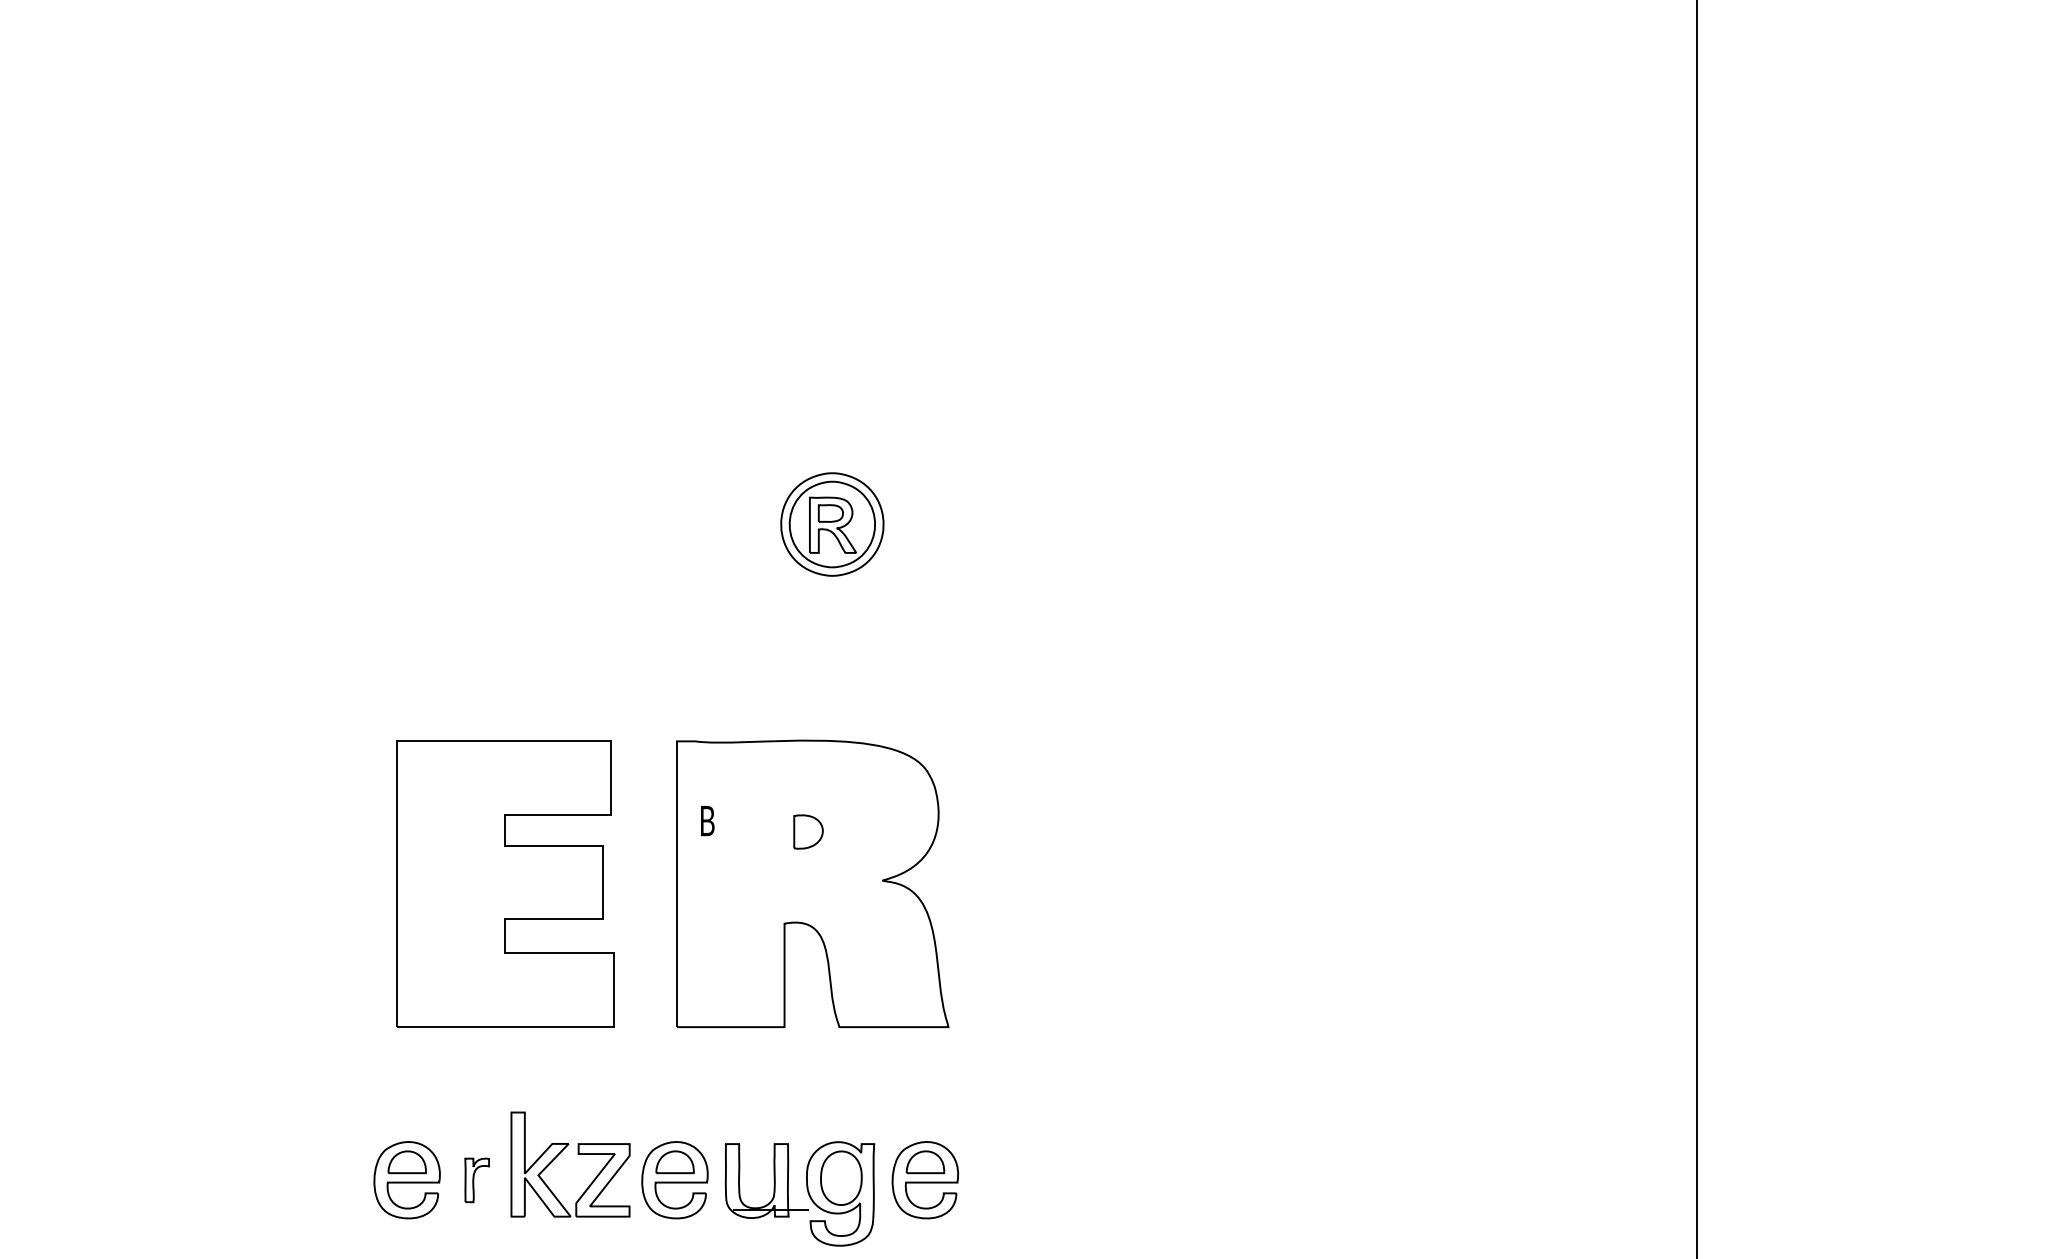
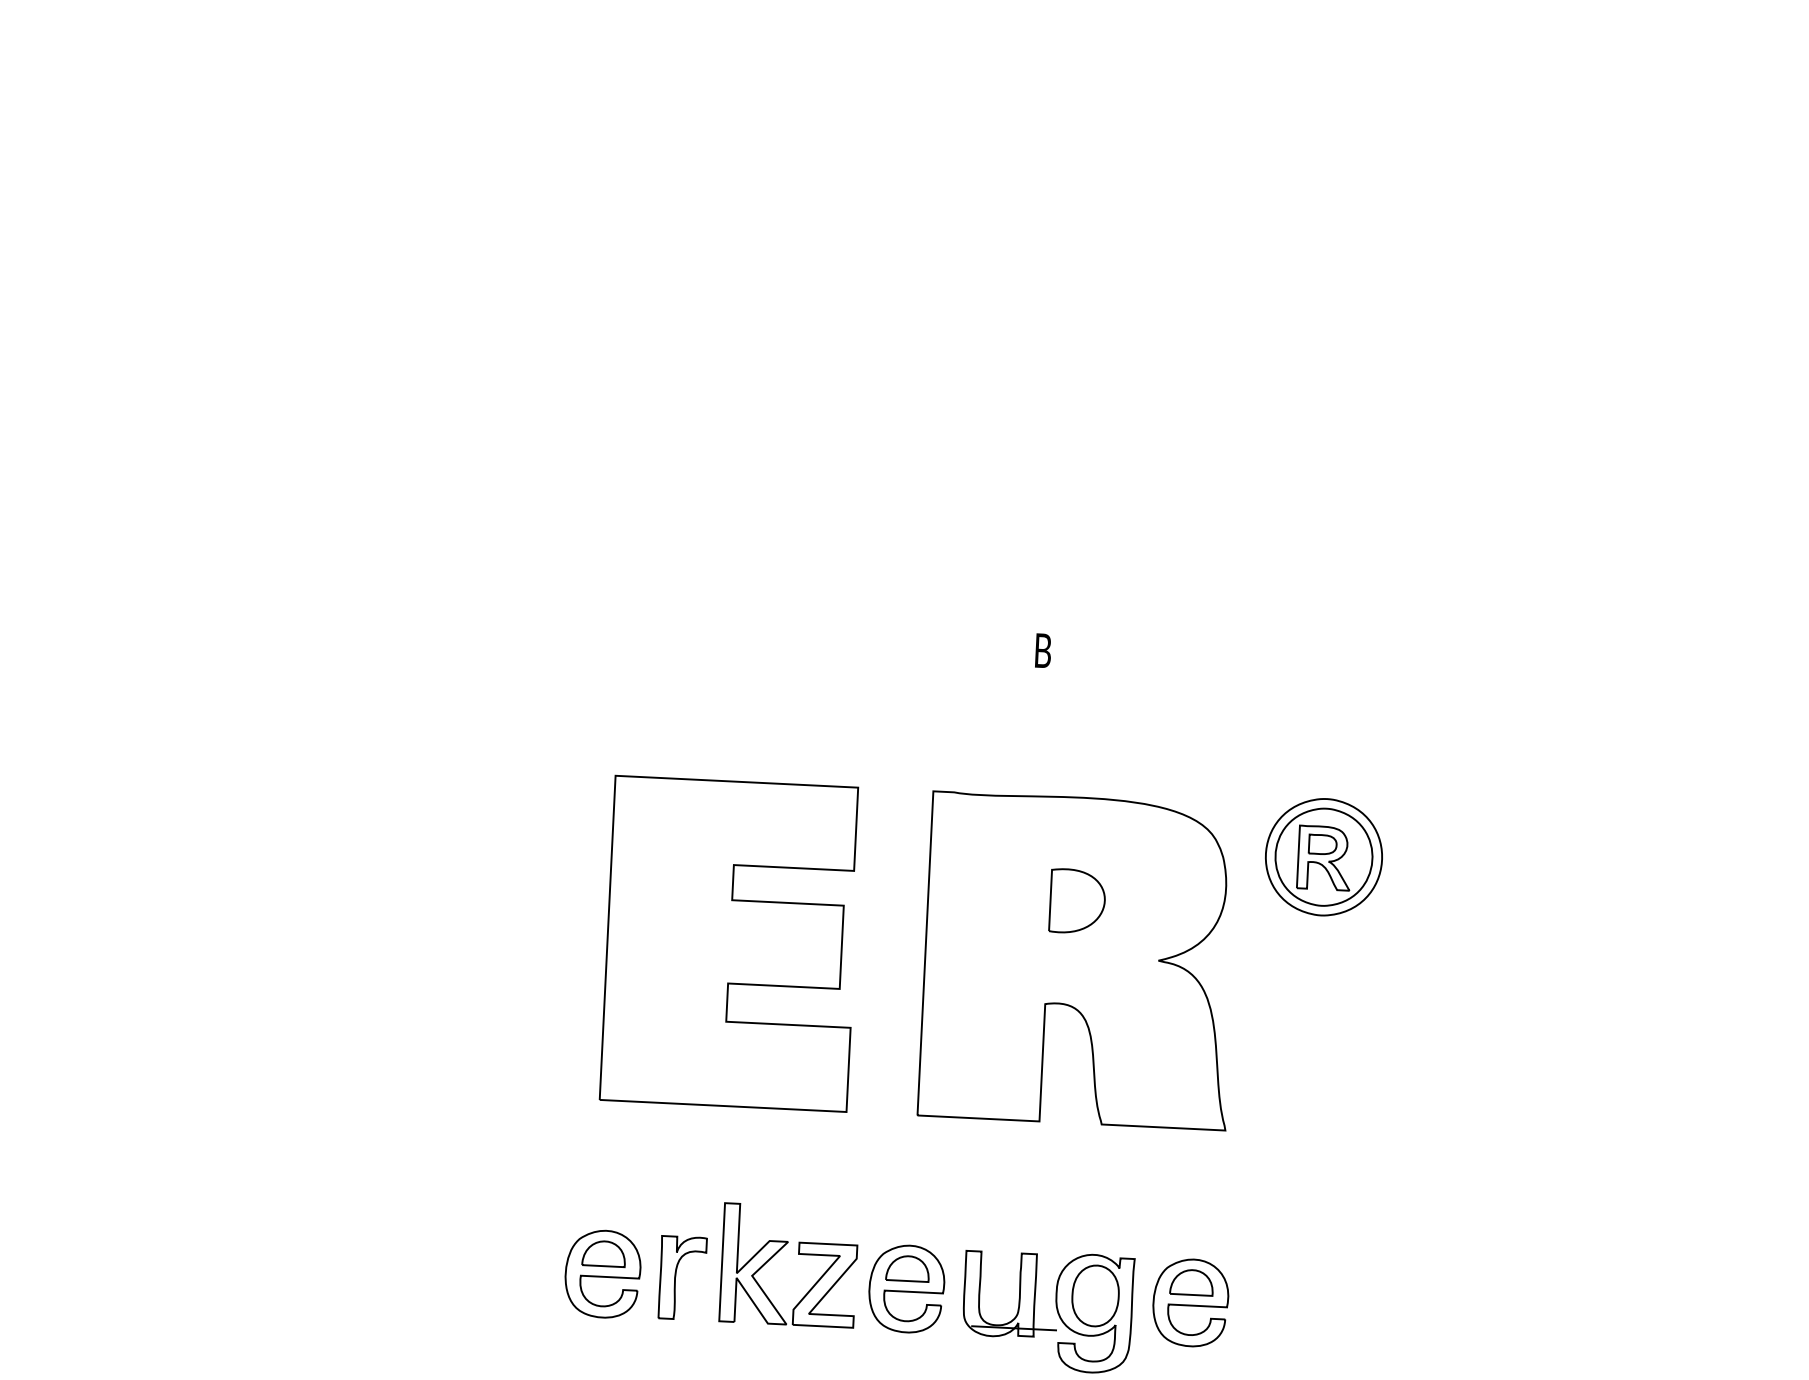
part: (832, 524) -> (1324, 857), moved
text: (707, 821) -> (1043, 651), moved
part: (808, 831) -> (1077, 900), size x1.67
part: (476, 1180) -> (681, 1278), size x1.67

